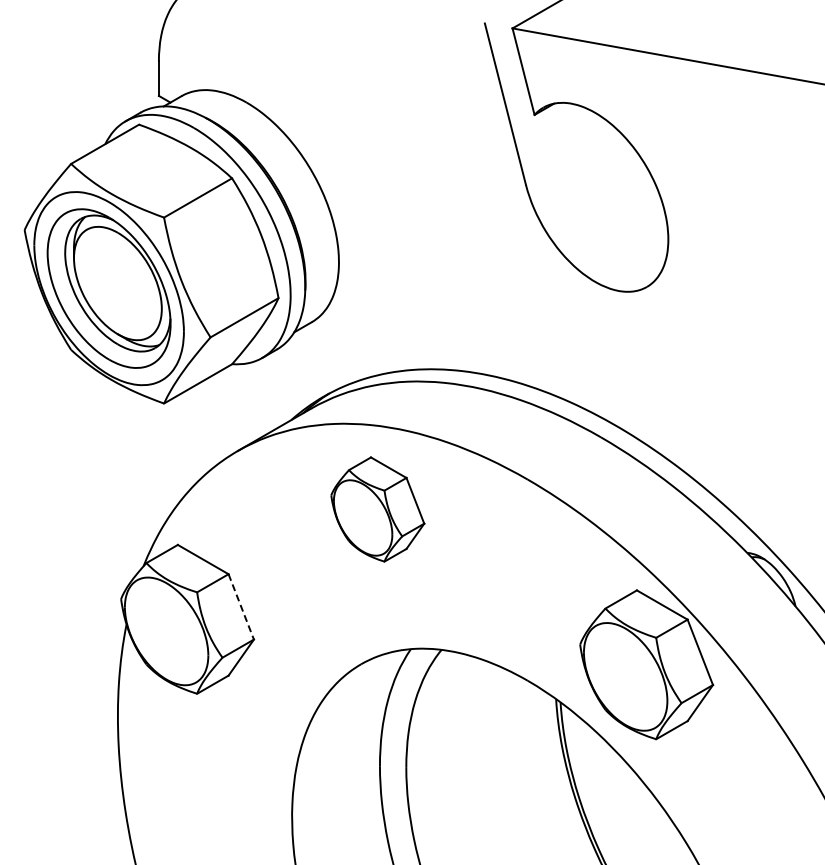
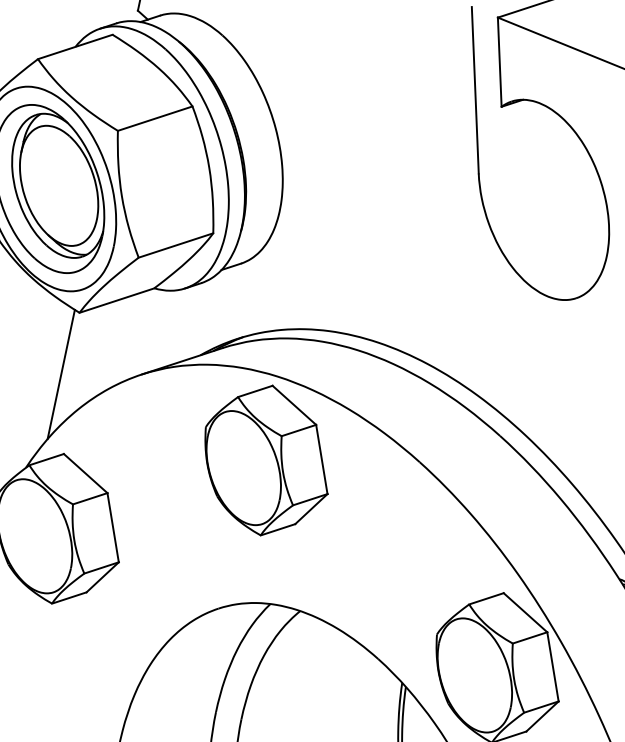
line: (158, 467) -> (60, 374), added
part: (377, 509) -> (266, 460), size x1.43
line: (241, 607) -> (113, 528), dashed -> solid

